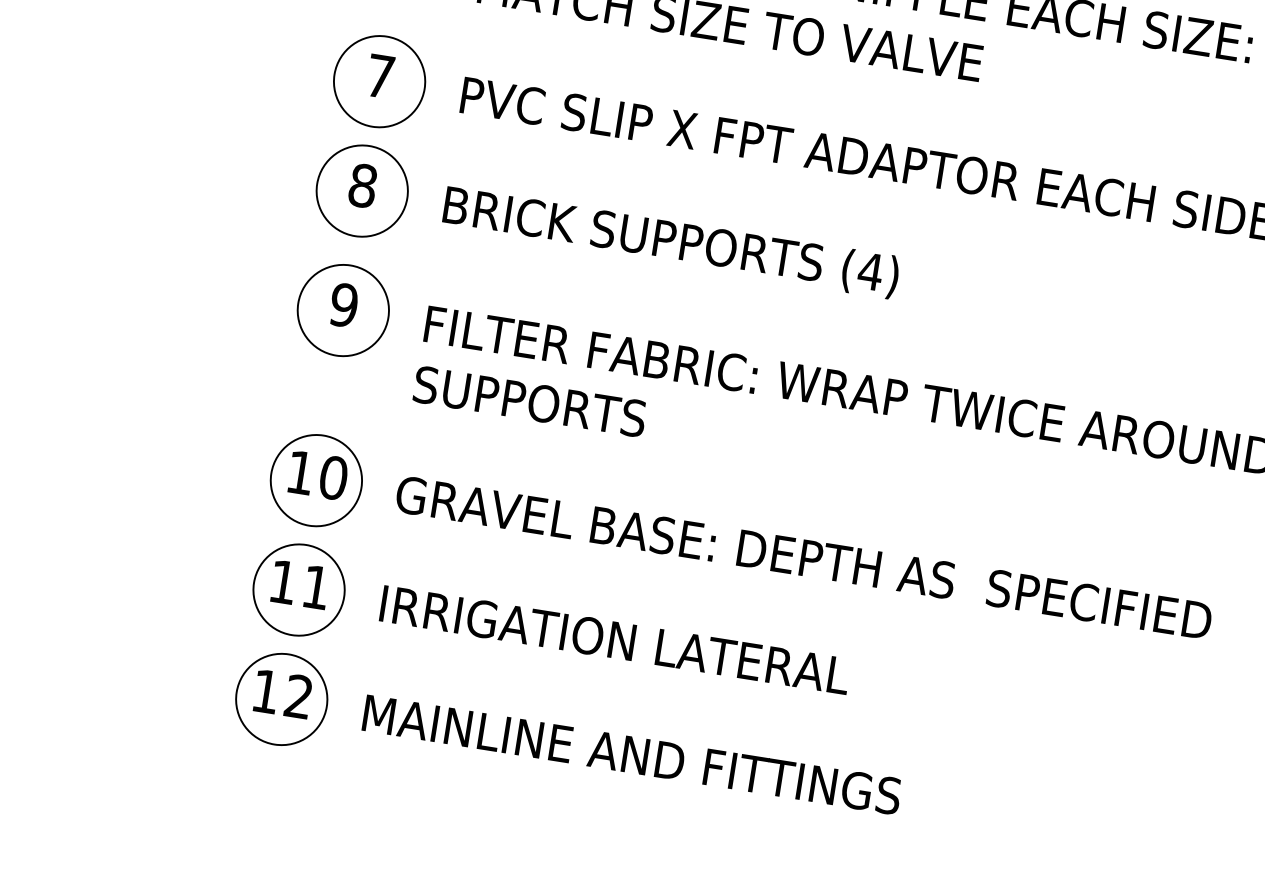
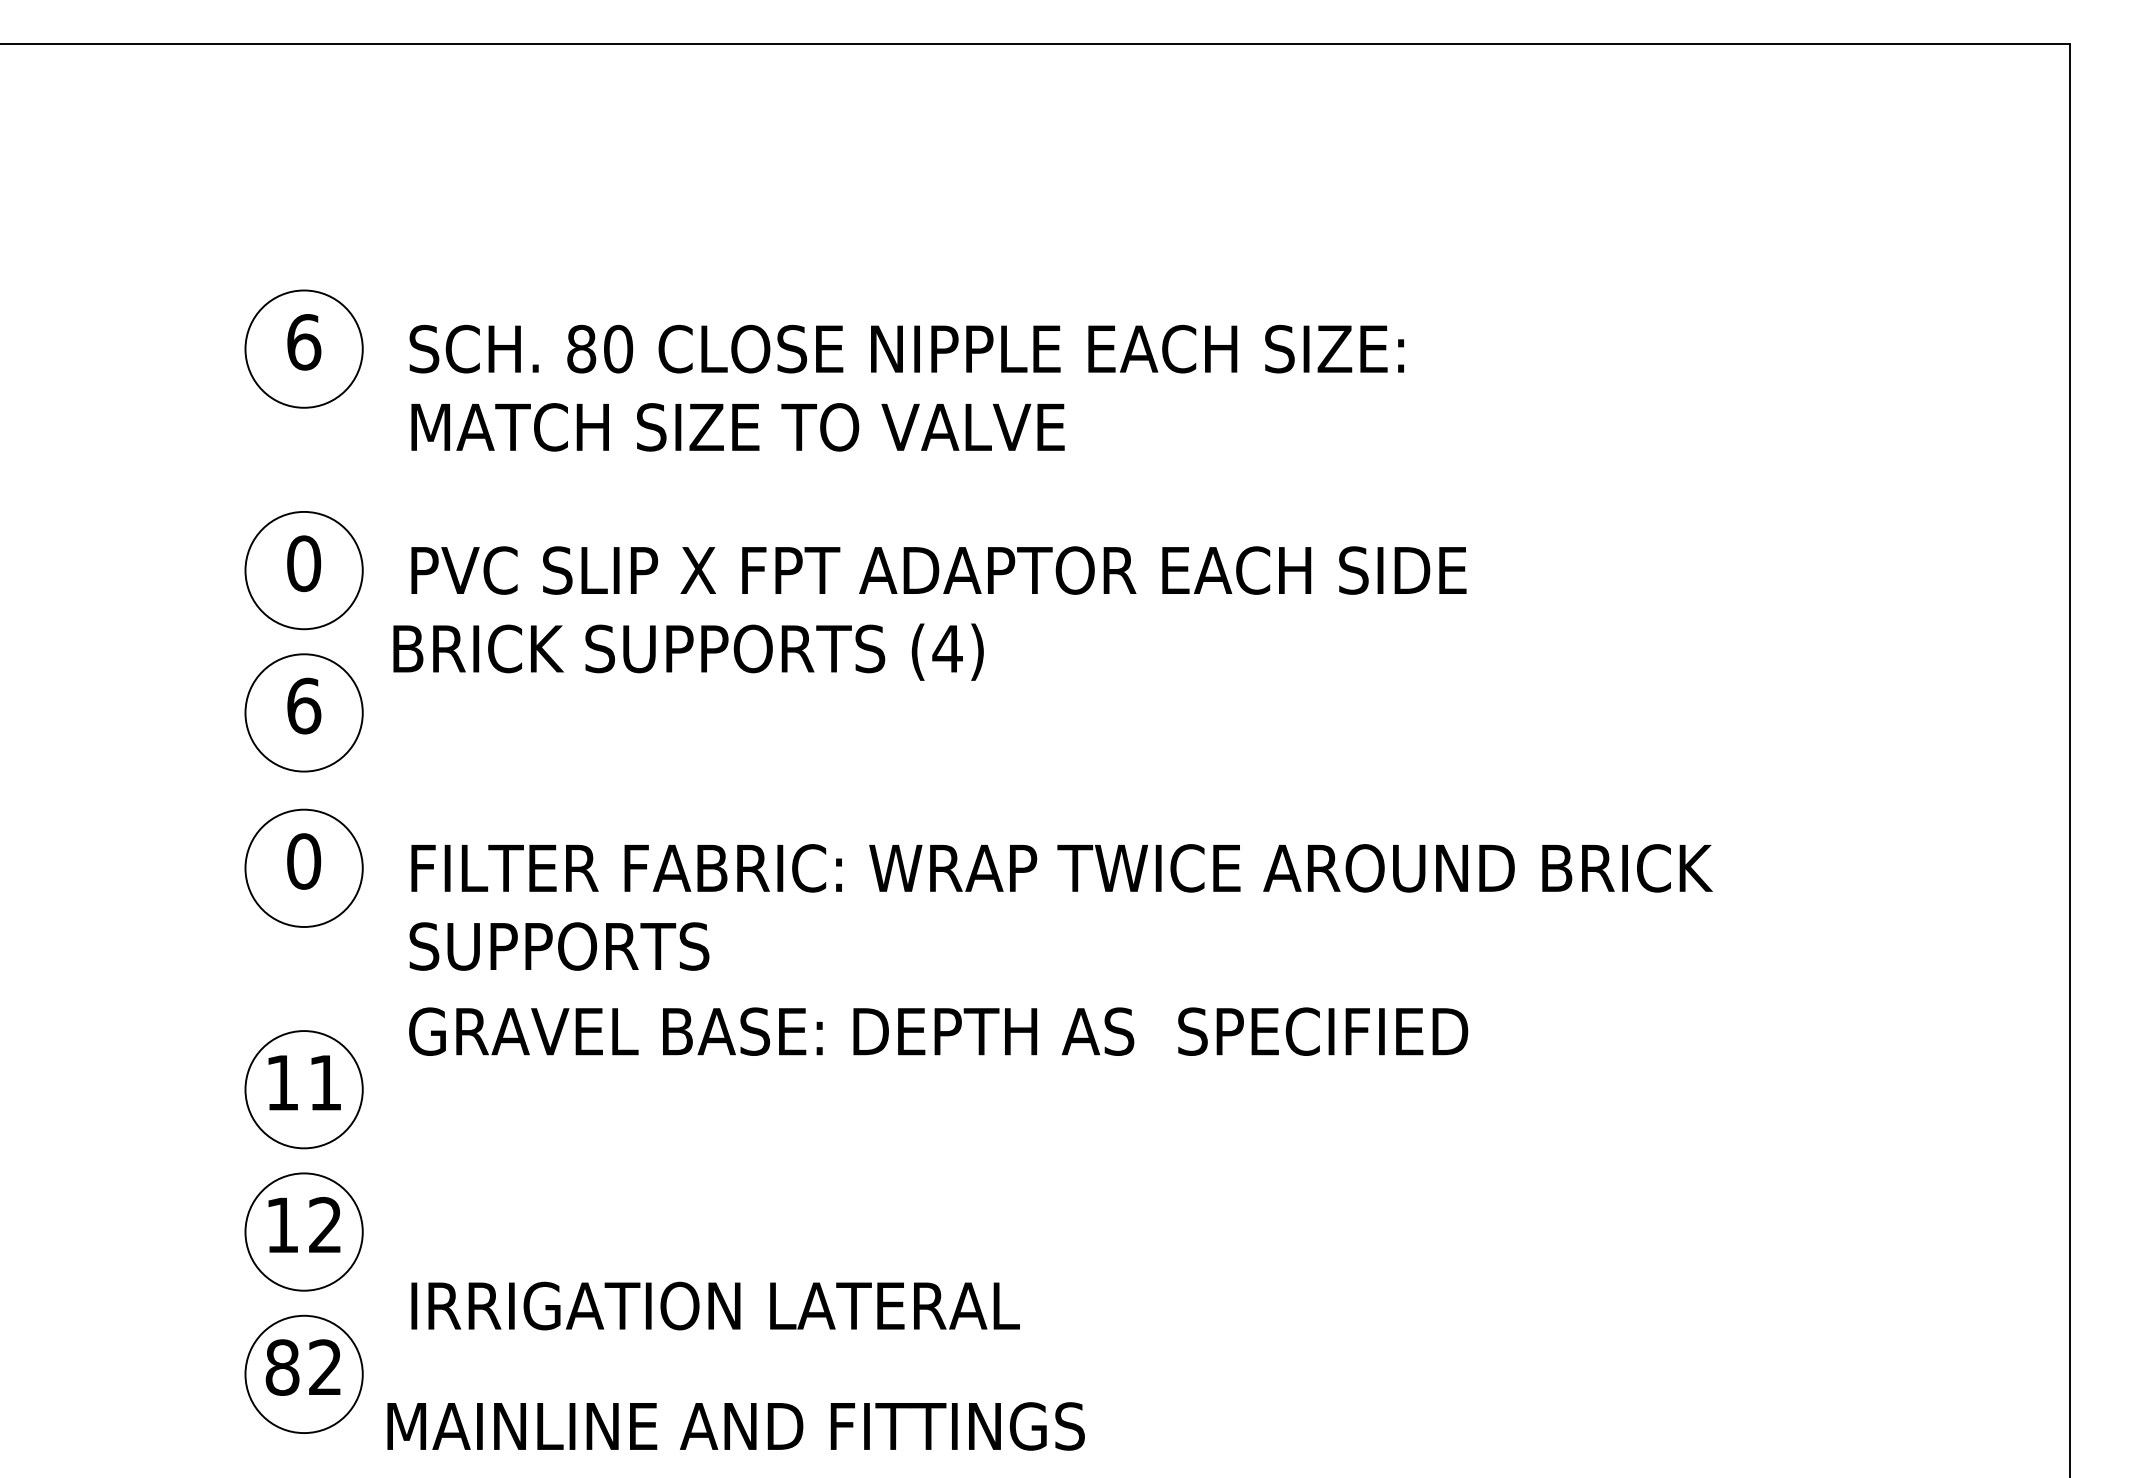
text: (380, 76) -> (304, 563), 7 -> 0
text: (363, 185) -> (304, 705), 8 -> 6
text: (671, 242) -> (688, 651), moved
text: (344, 305) -> (304, 861), 9 -> 0
text: (333, 477) -> (325, 1082), 10 -> 11
text: (803, 557) -> (938, 1031), moved
text: (315, 586) -> (324, 1224), 11 -> 12
text: (615, 639) -> (715, 1305), moved
text: (265, 691) -> (282, 1367), 12 -> 82
text: (631, 754) -> (735, 1426), moved

